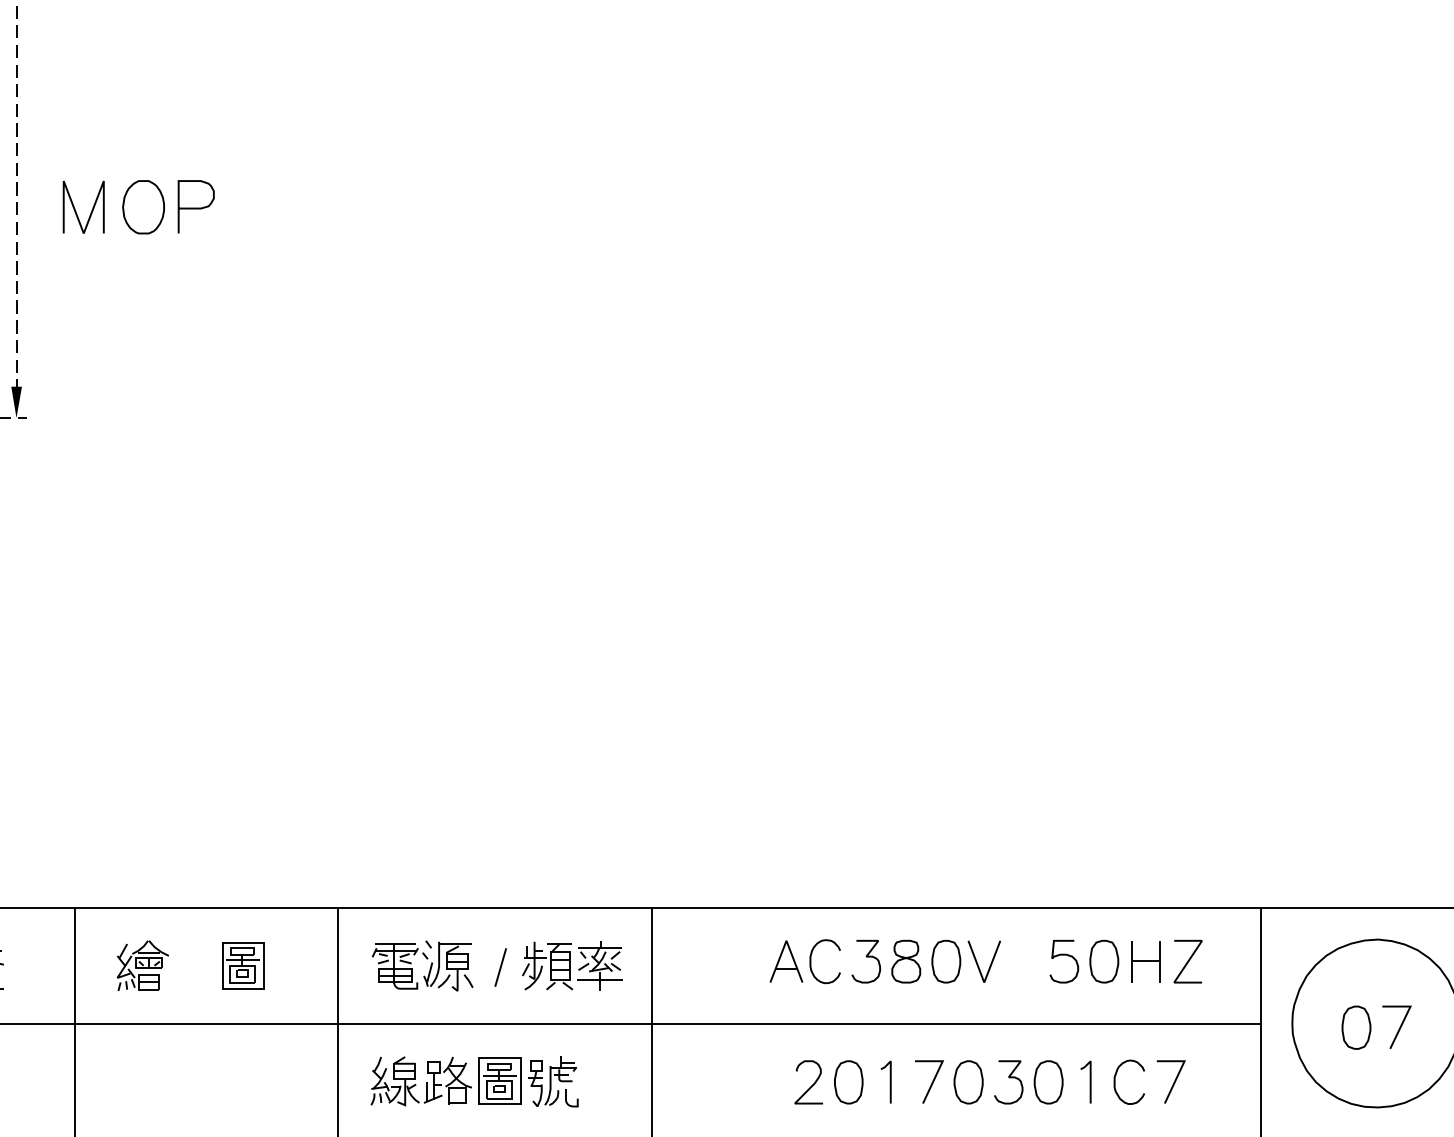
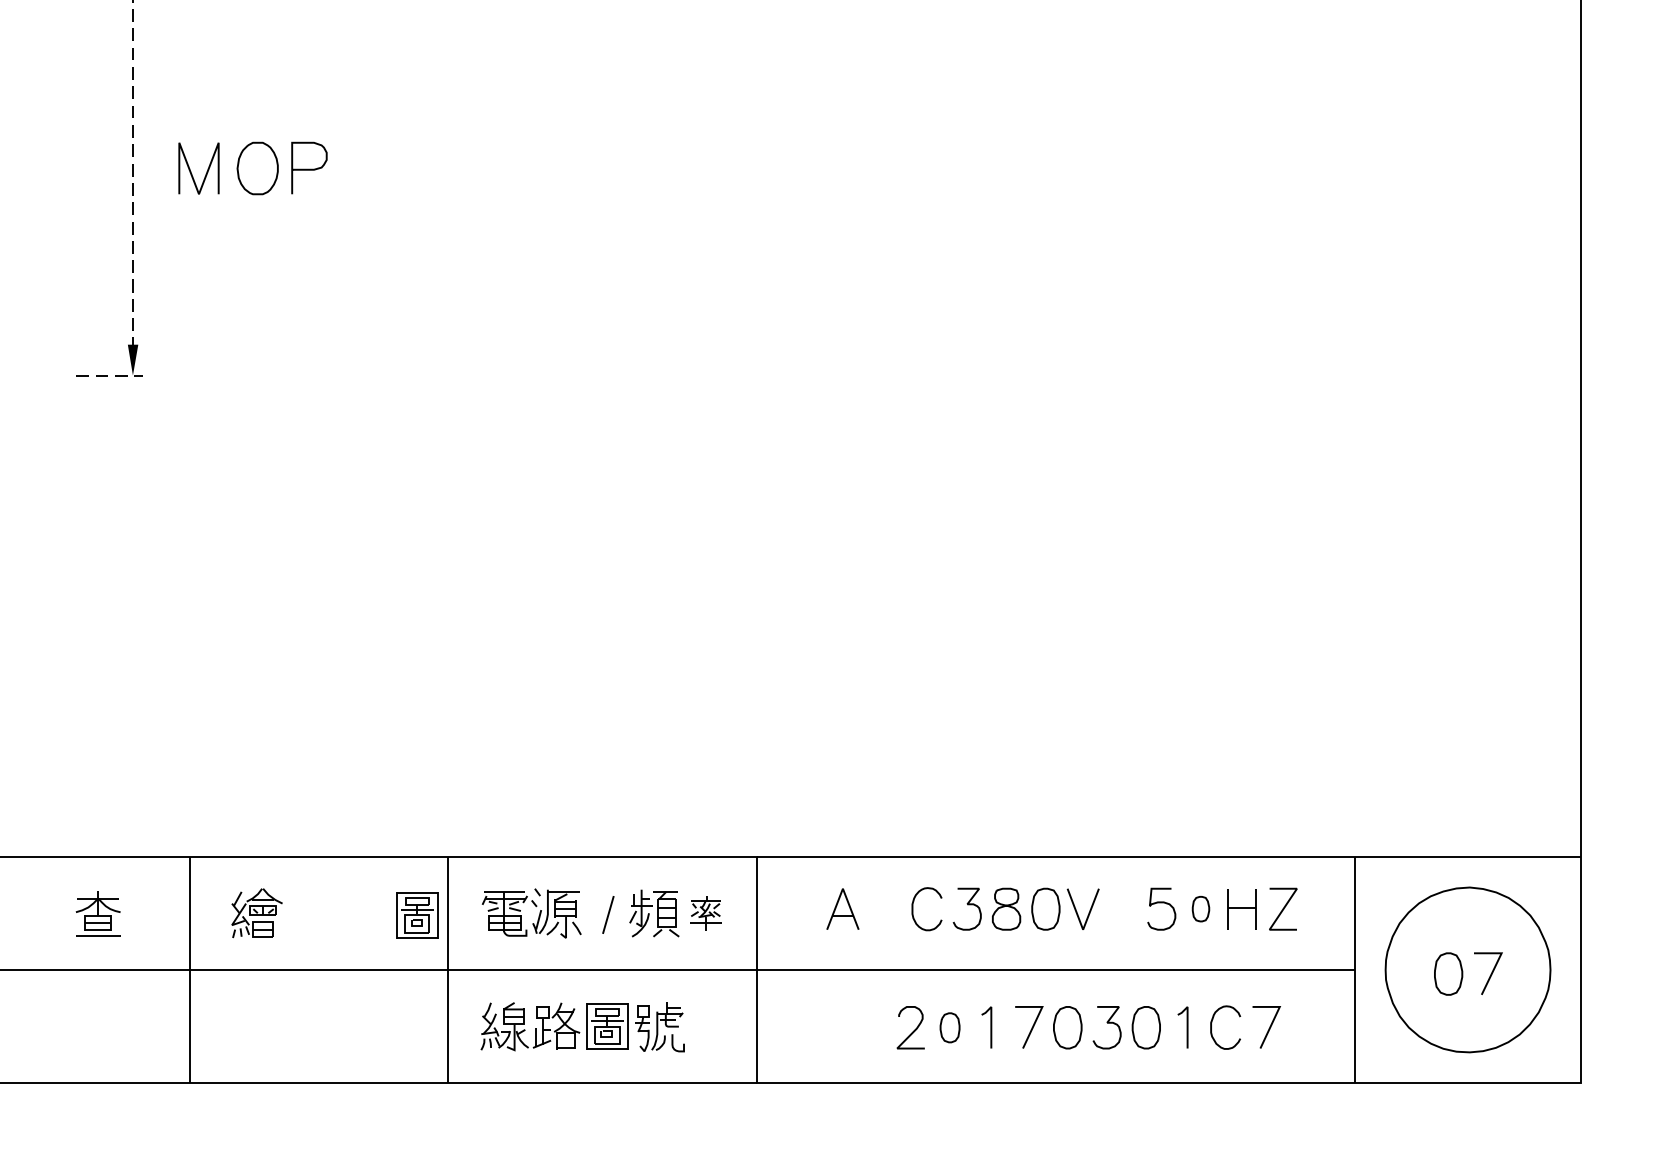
part: (786, 960) -> (842, 908), moved
part: (1103, 960) -> (1200, 908), size x0.6
part: (243, 966) -> (417, 915), moved
part: (600, 966) -> (706, 913), size x0.7
part: (848, 1082) -> (949, 1027), size x0.7

